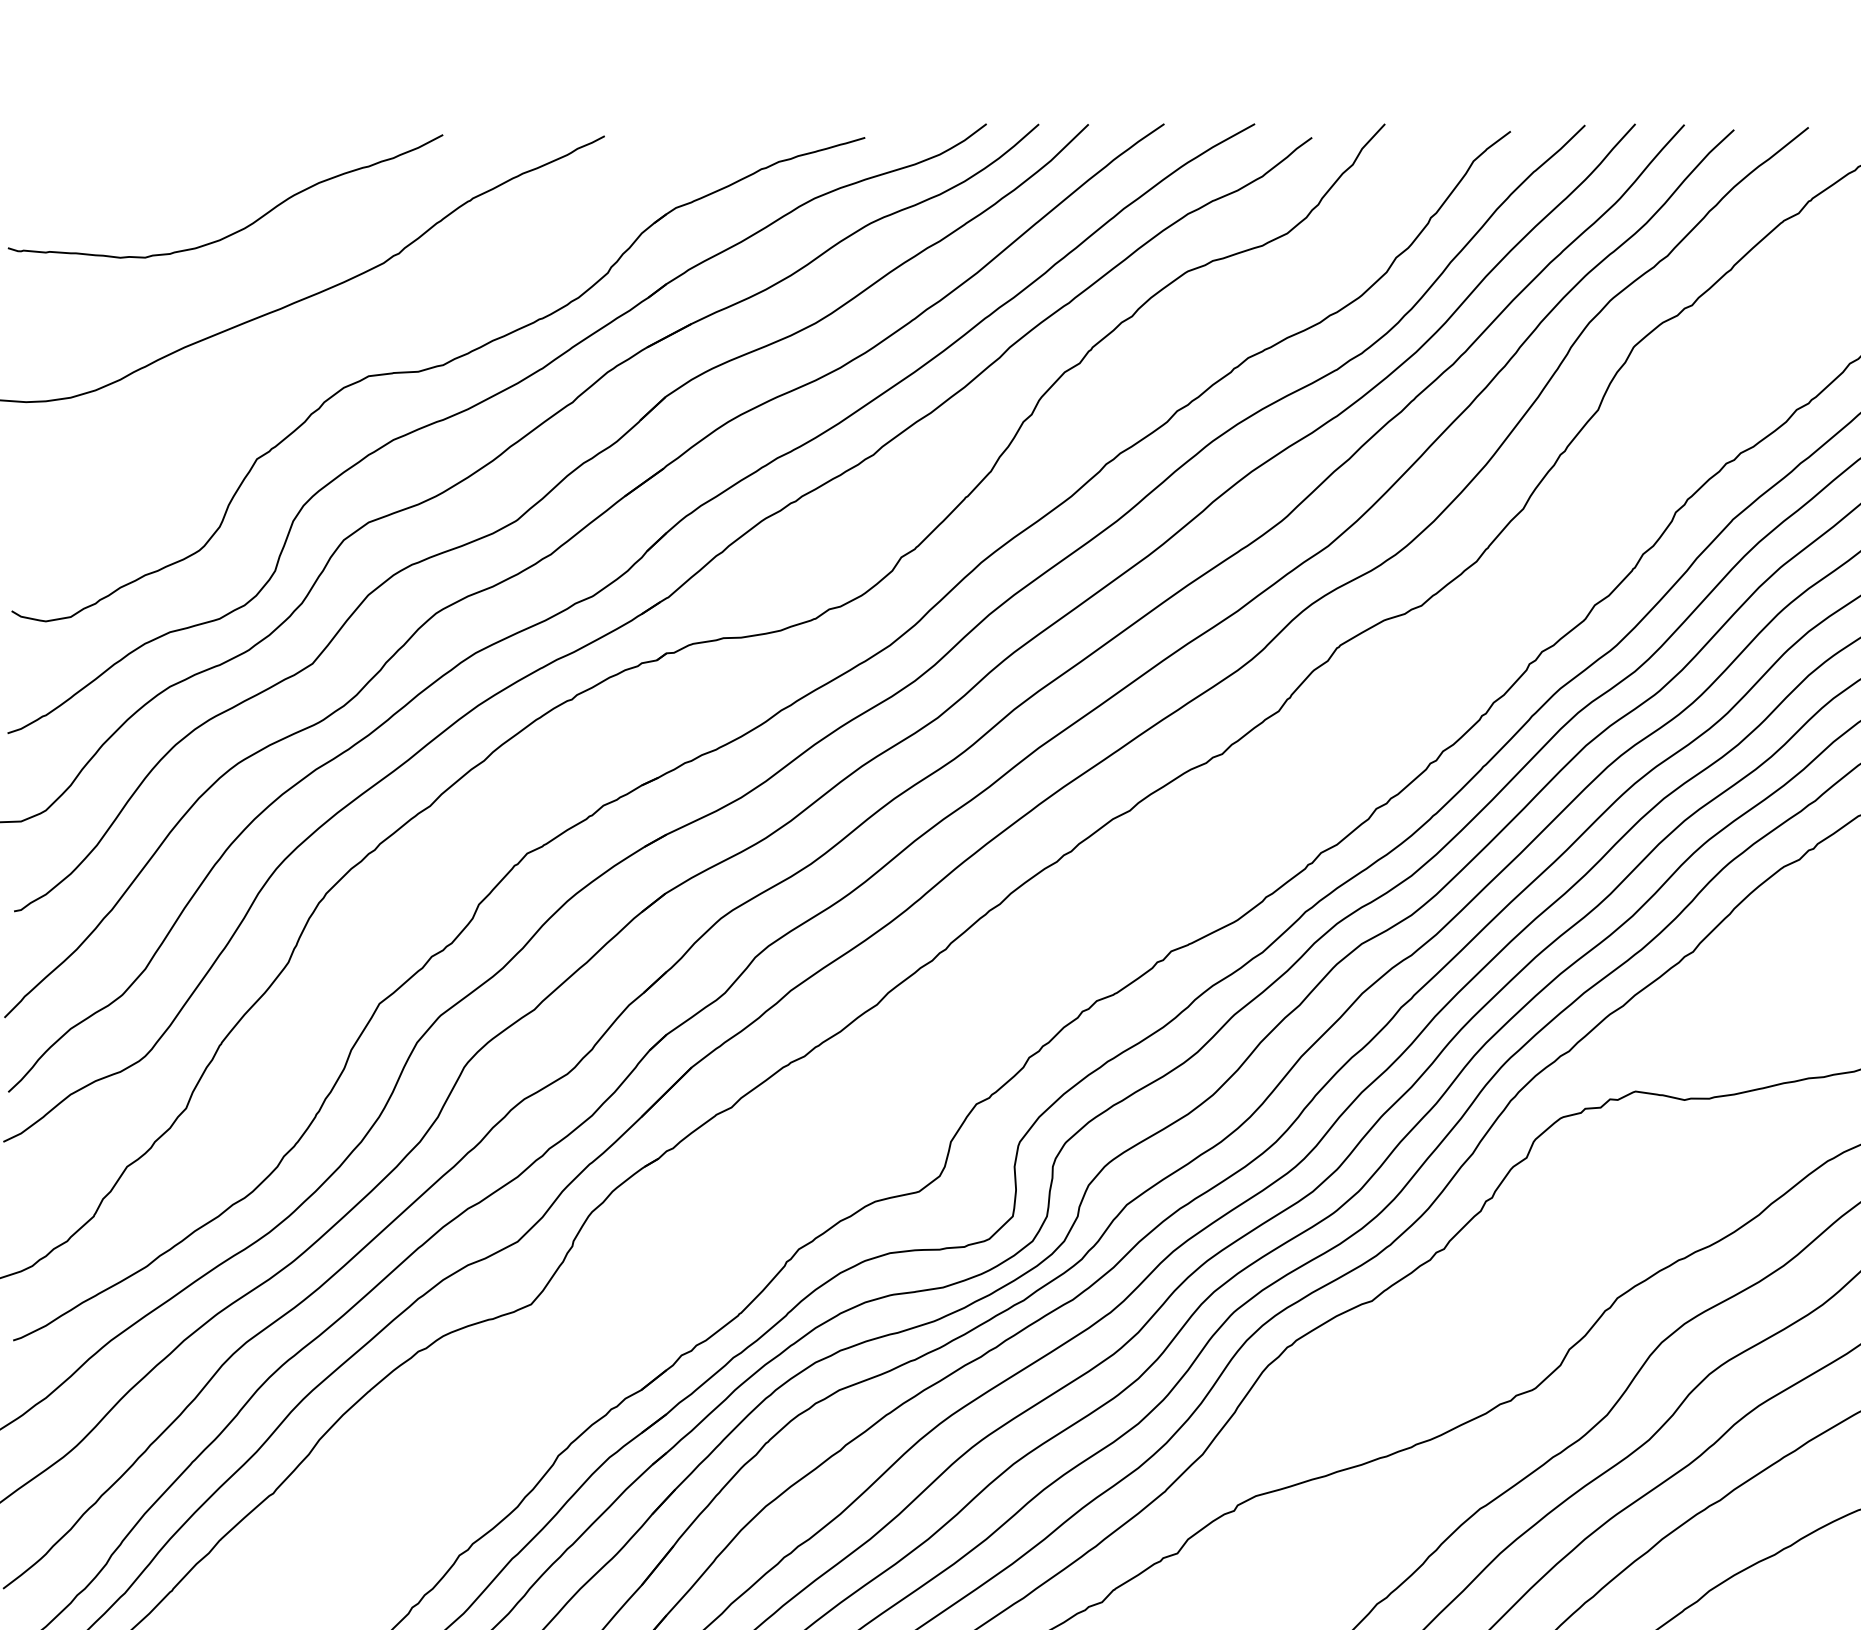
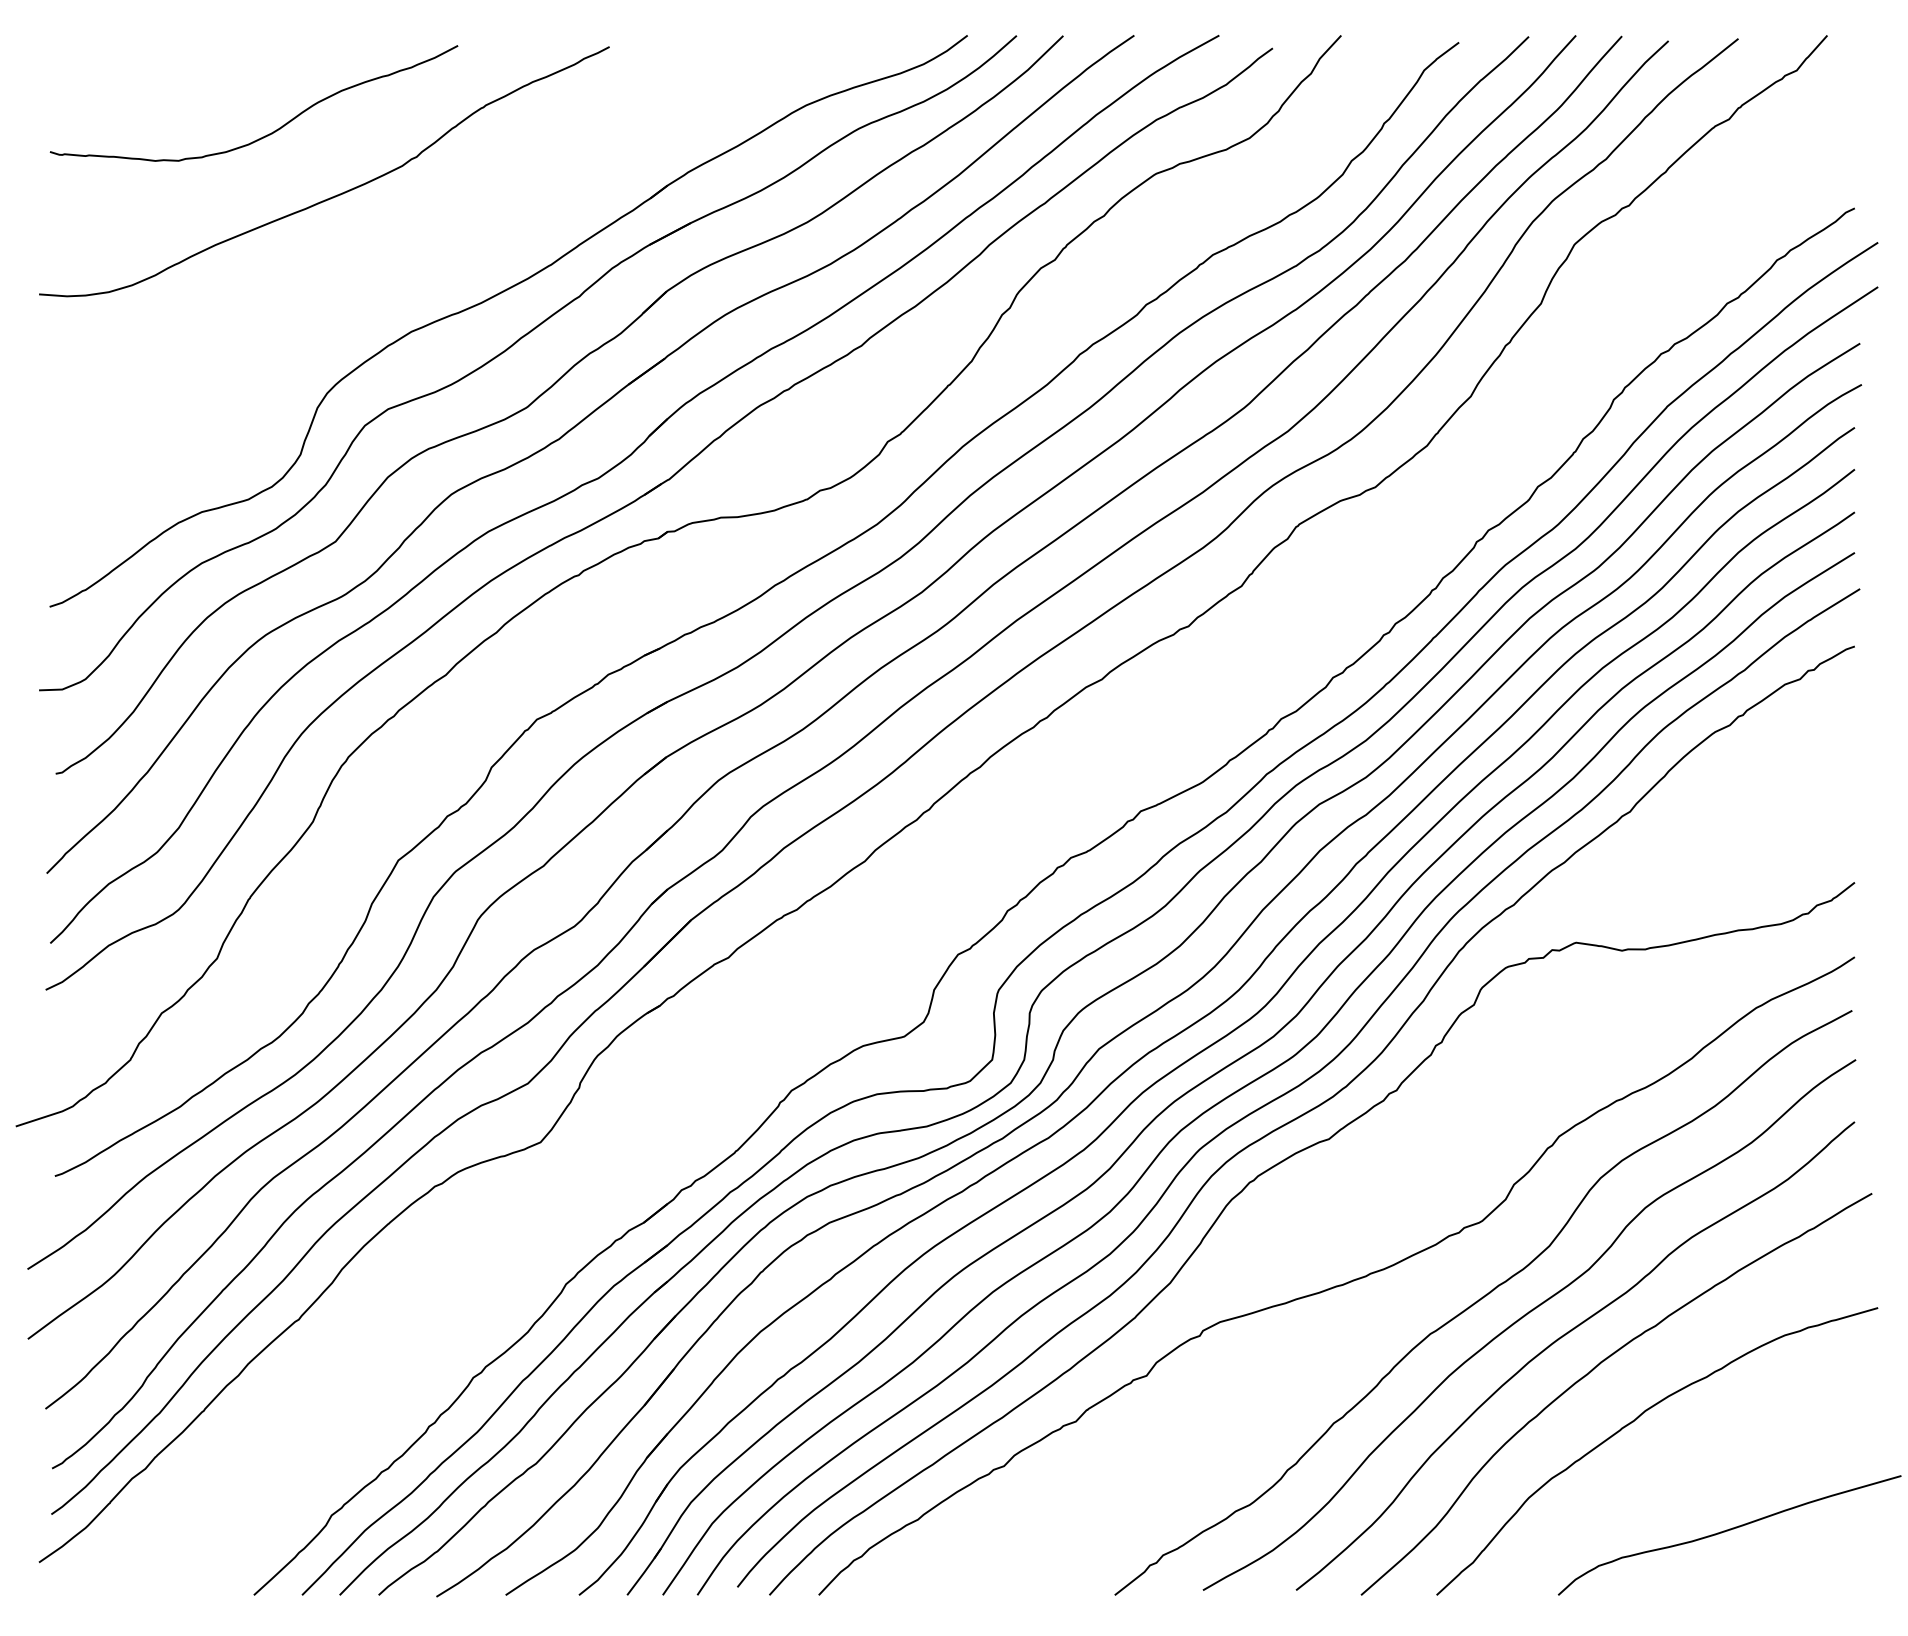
part: (435, 368) -> (450, 264), removed

